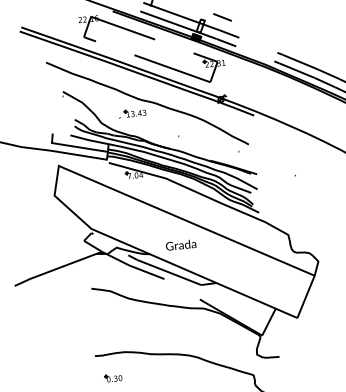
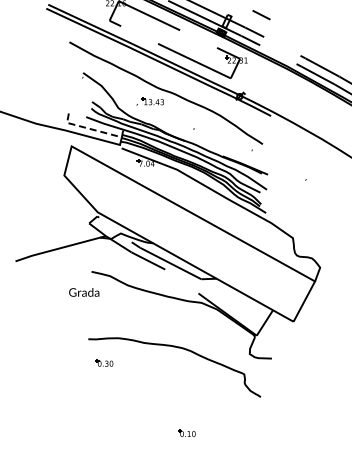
line: (222, 17) -> (261, 15), moved
line: (79, 146) -> (94, 129), solid -> dashed
text: (181, 245) -> (84, 292), moved

